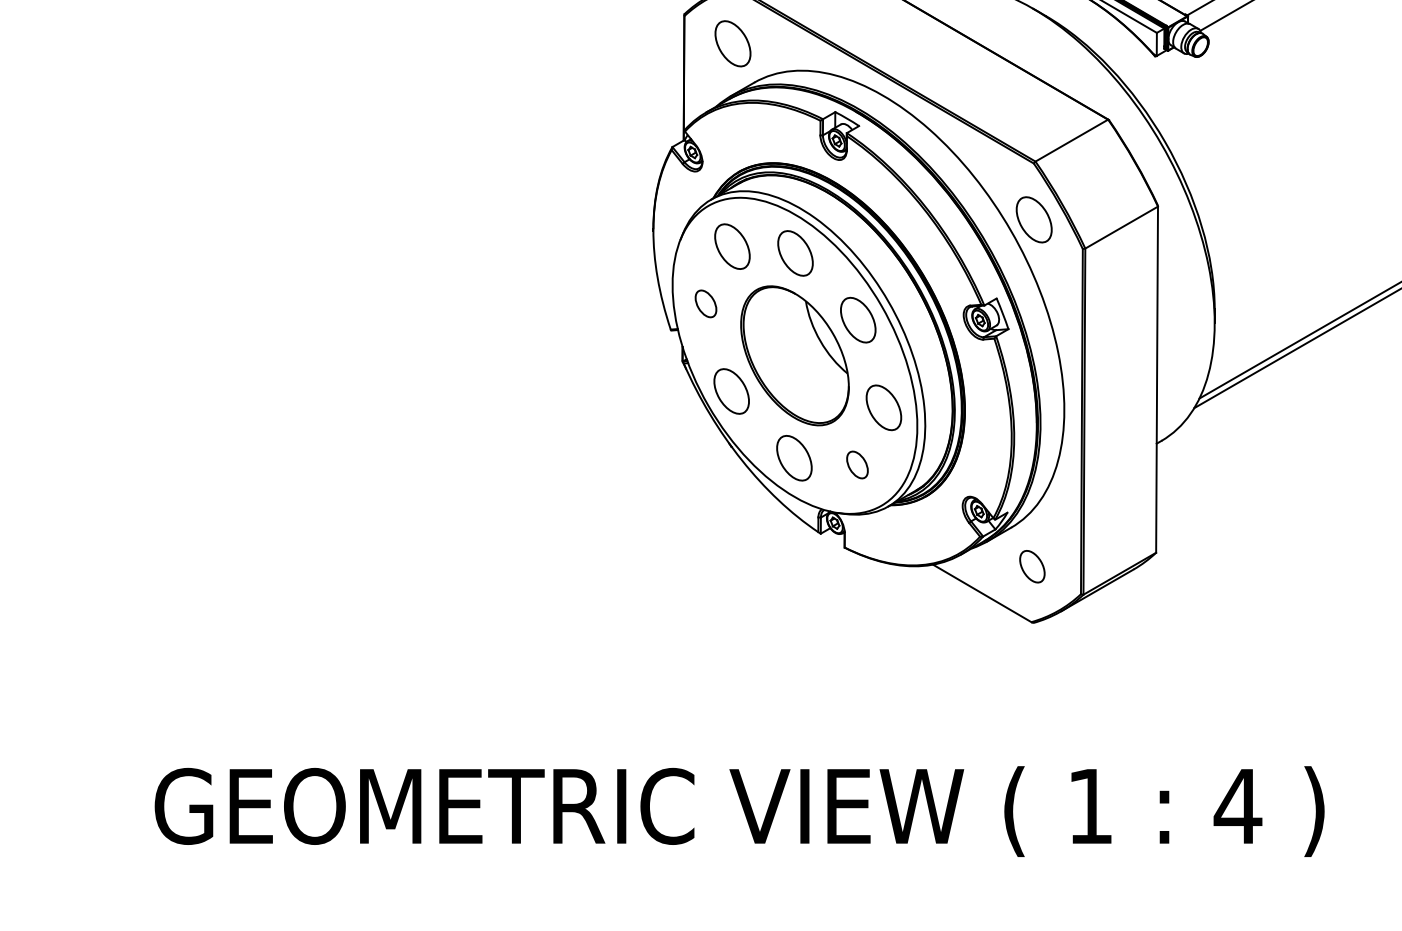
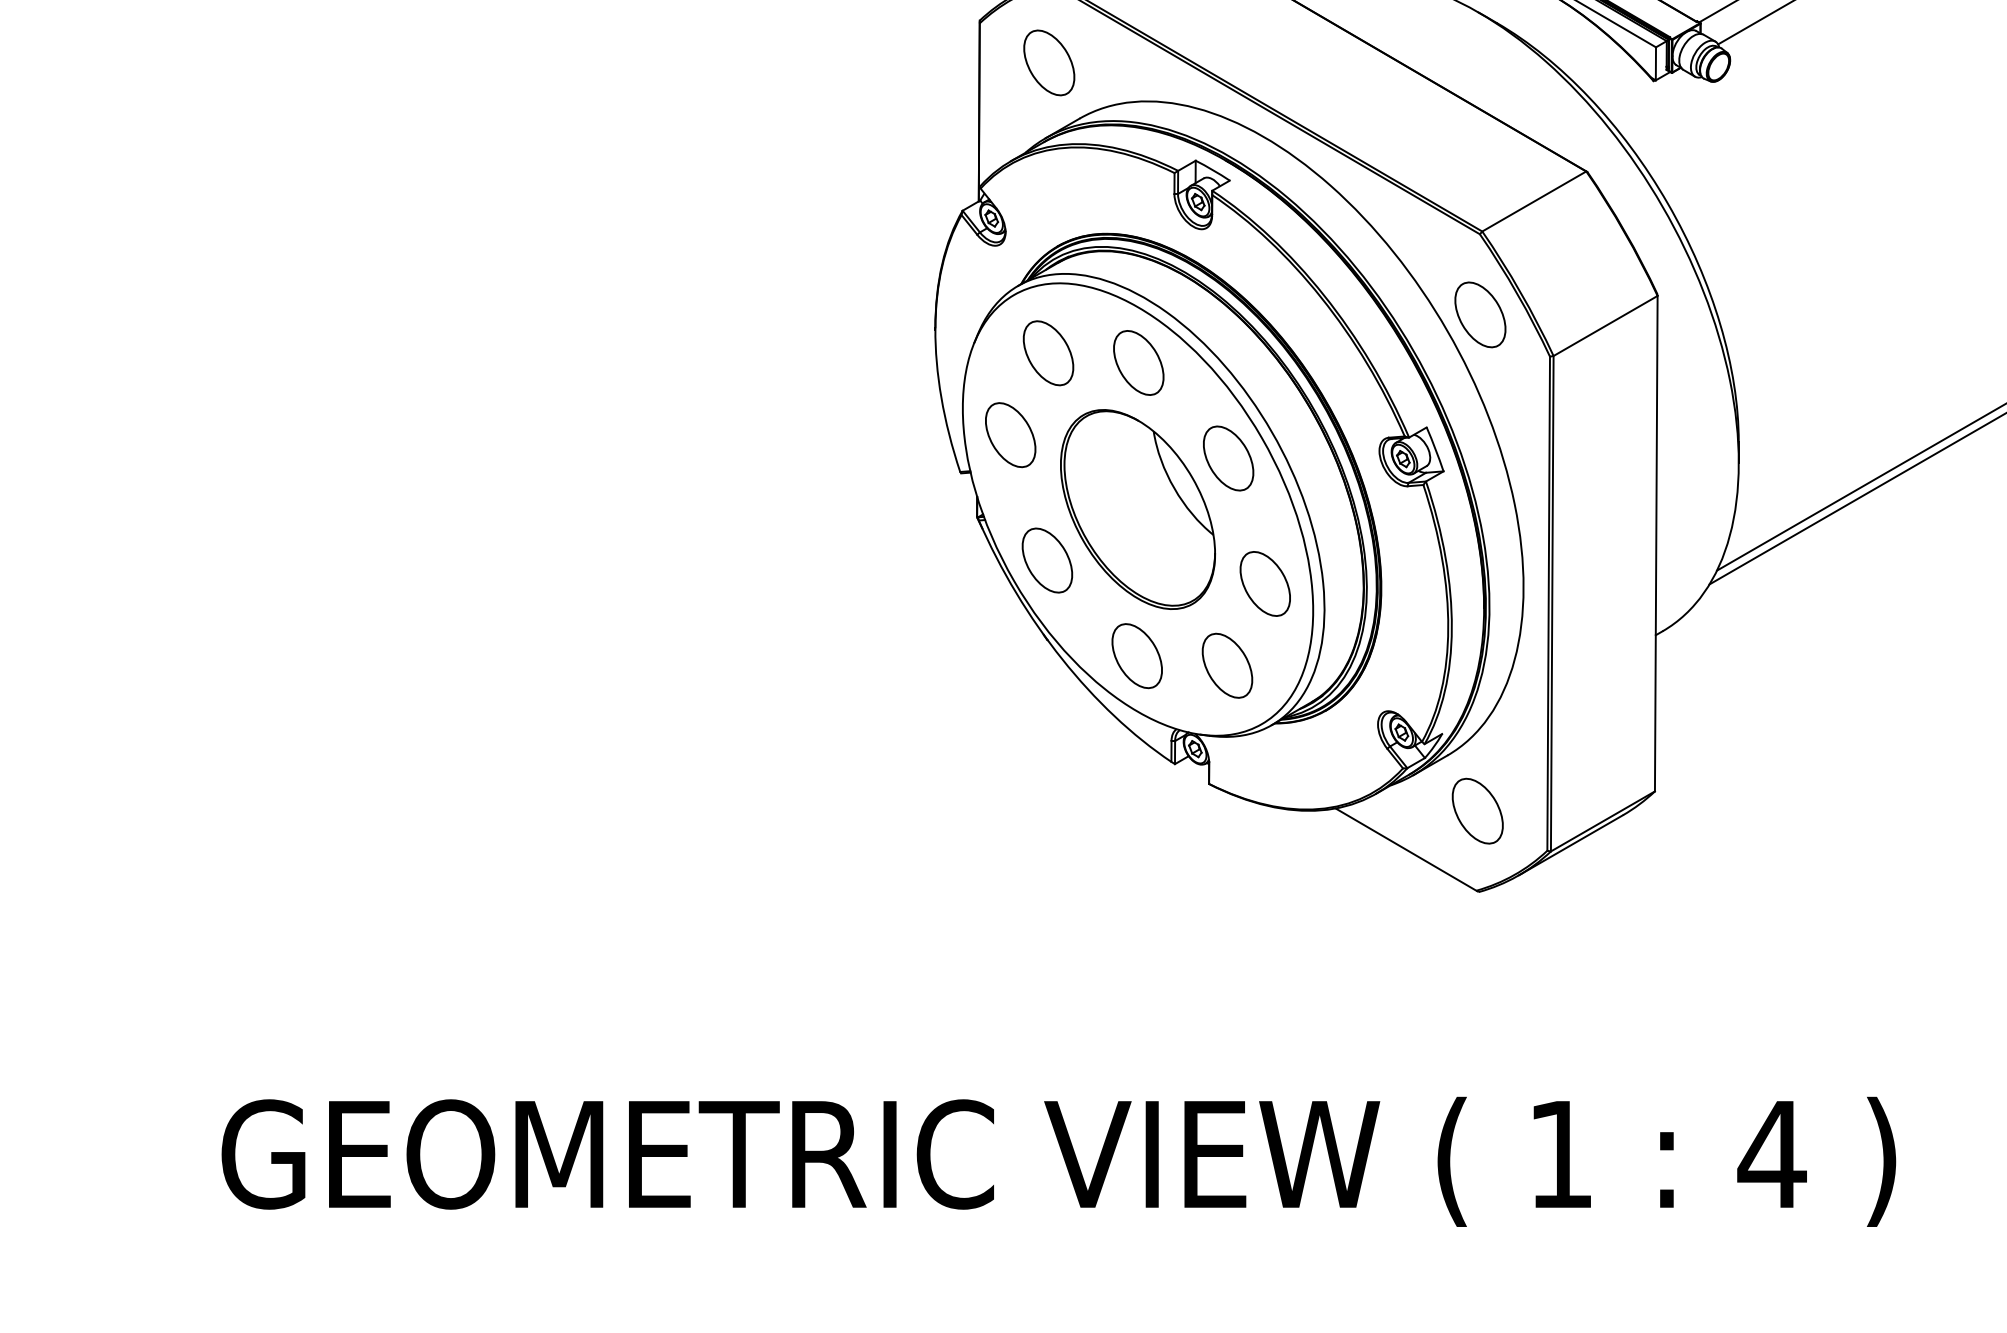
part: (705, 303) -> (1009, 434), size x1.67
part: (857, 464) -> (1227, 665), size x1.67
part: (1032, 566) -> (1477, 811), size x1.43

